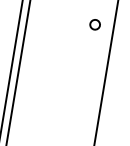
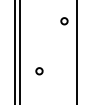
circle: (45, 94) -> (39, 71), added

